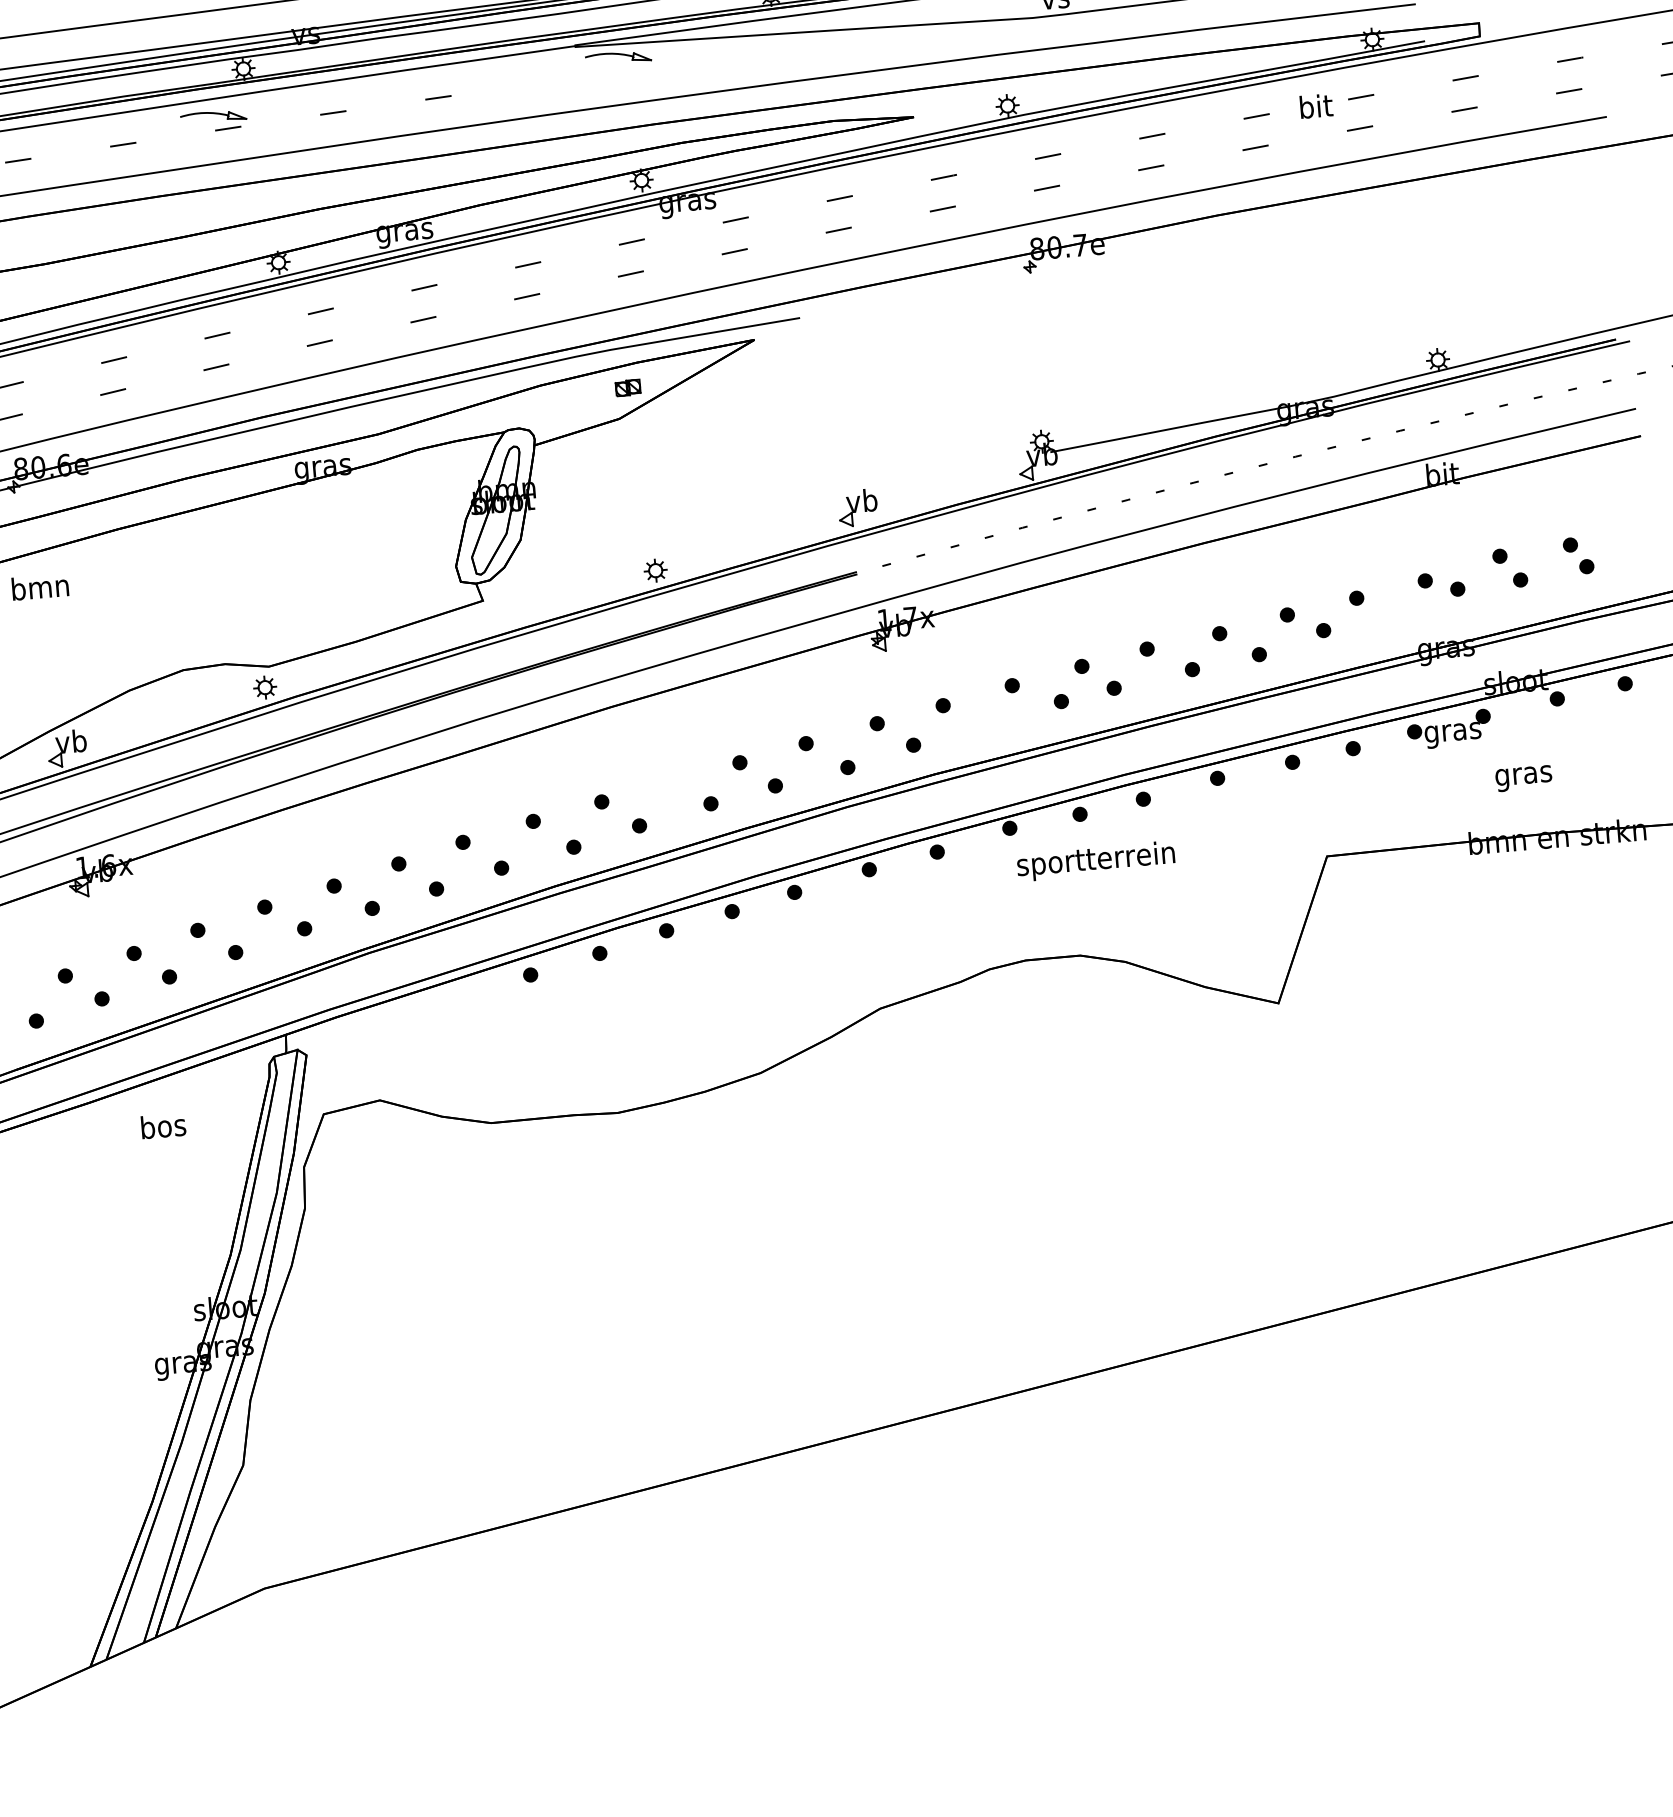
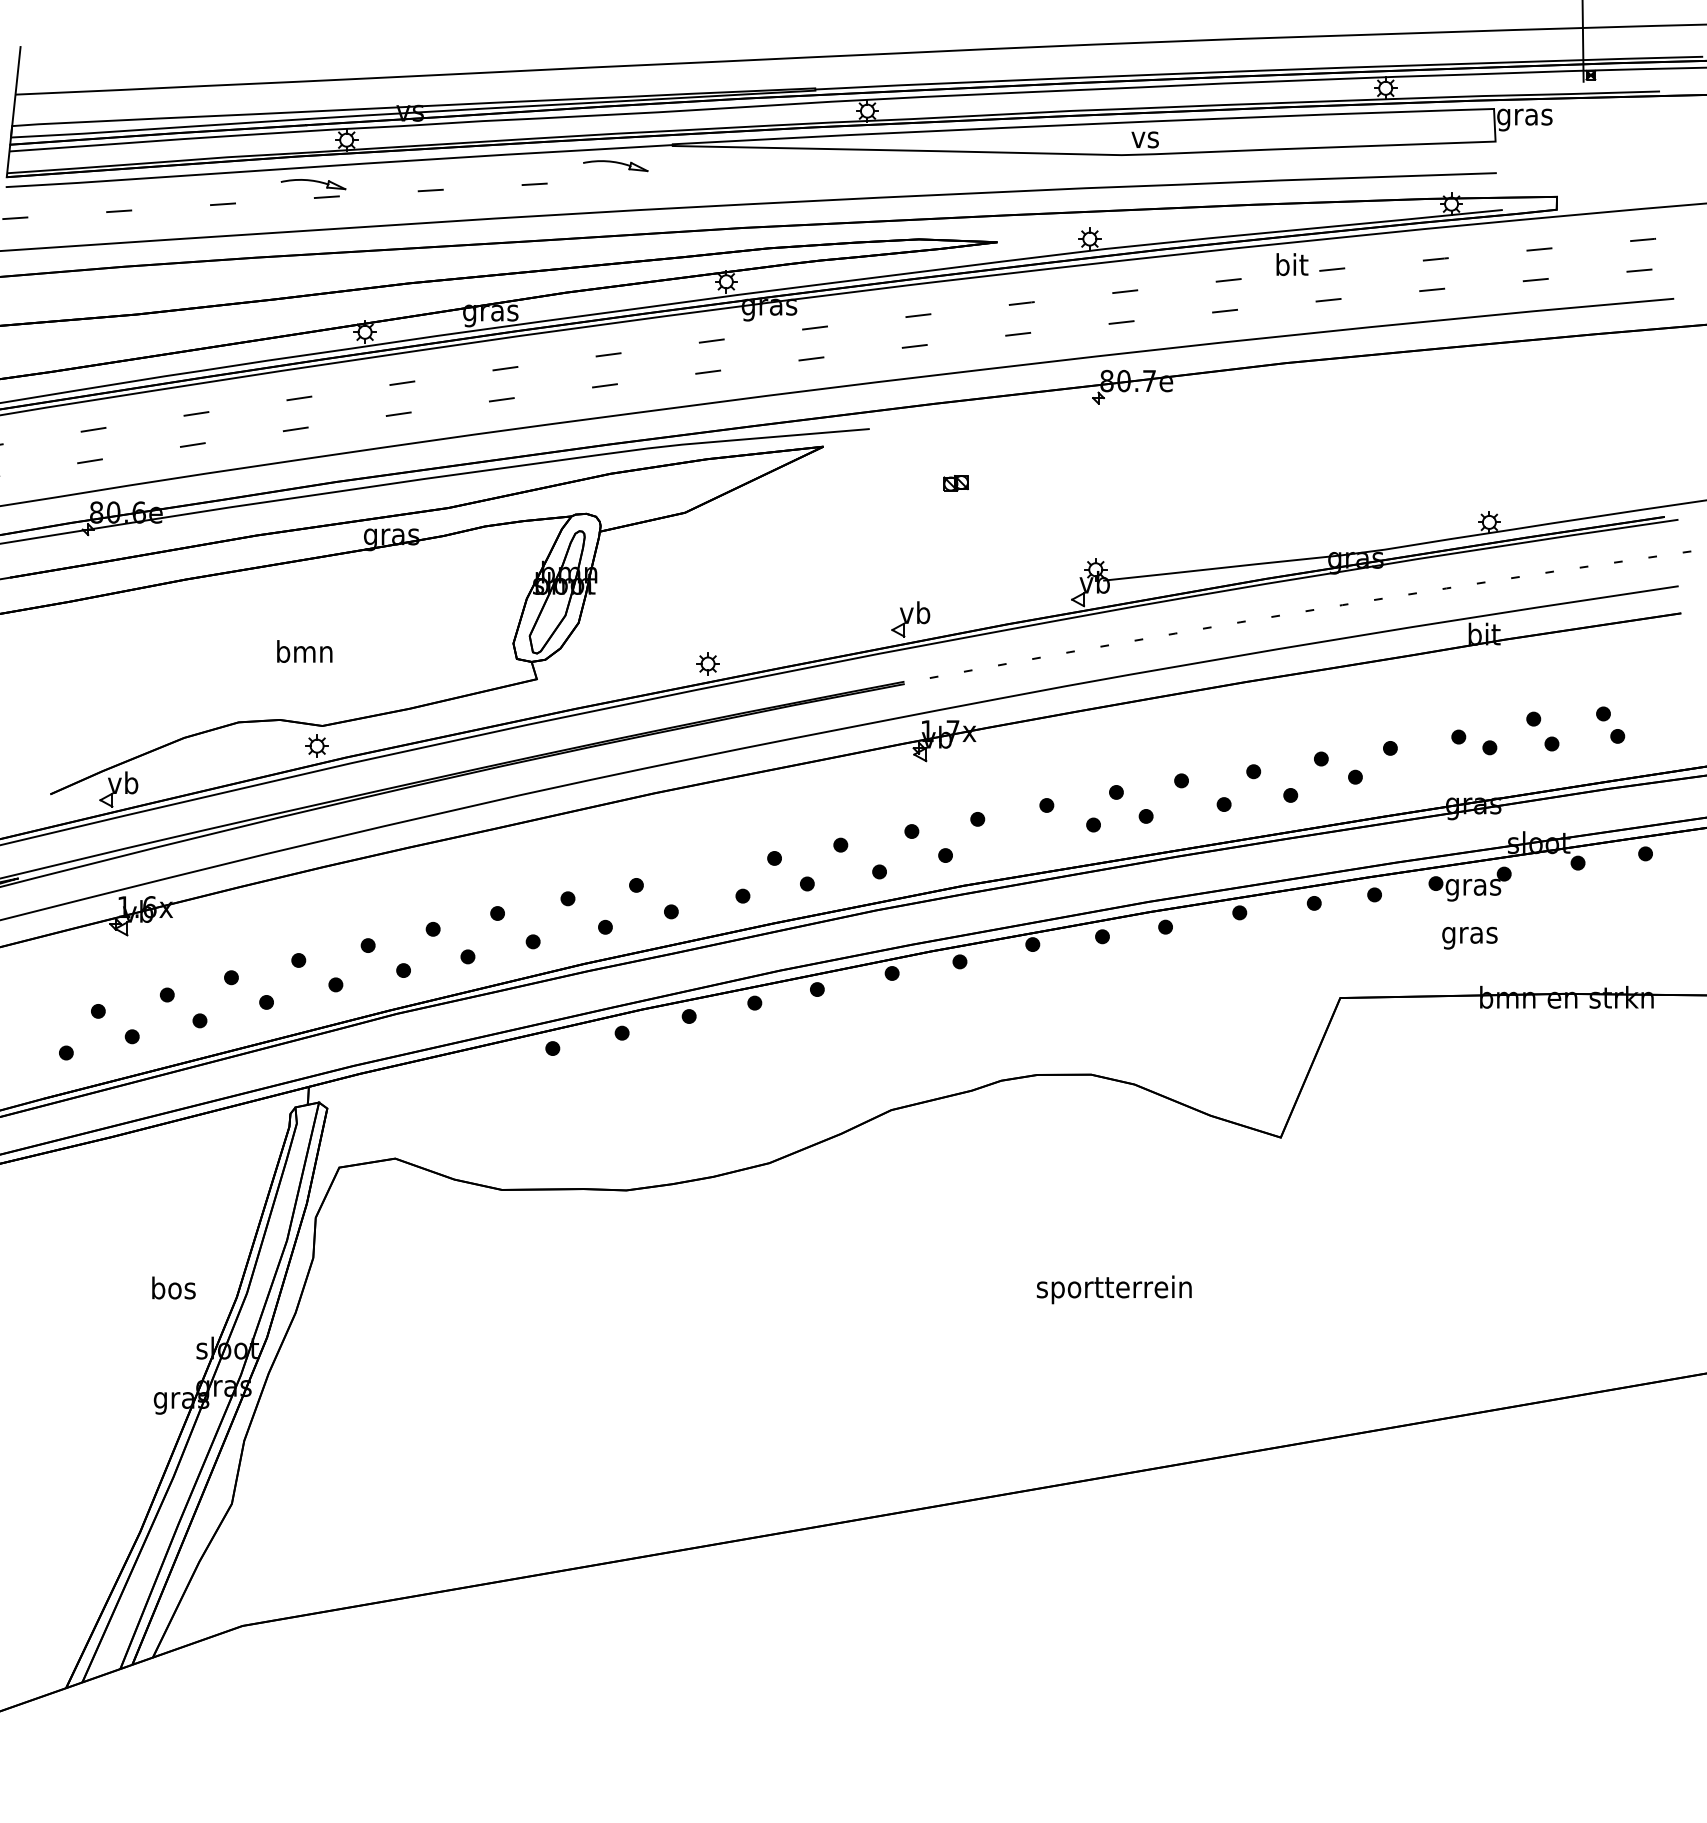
part: (618, 58) -> (615, 166), moved
text: (1316, 106) -> (1292, 264), moved
part: (627, 388) -> (955, 483), moved
text: (40, 587) -> (304, 651), moved
text: (1523, 777) -> (1469, 937), moved
text: (1095, 860) -> (1113, 1289), moved
text: (163, 1125) -> (173, 1287), moved

